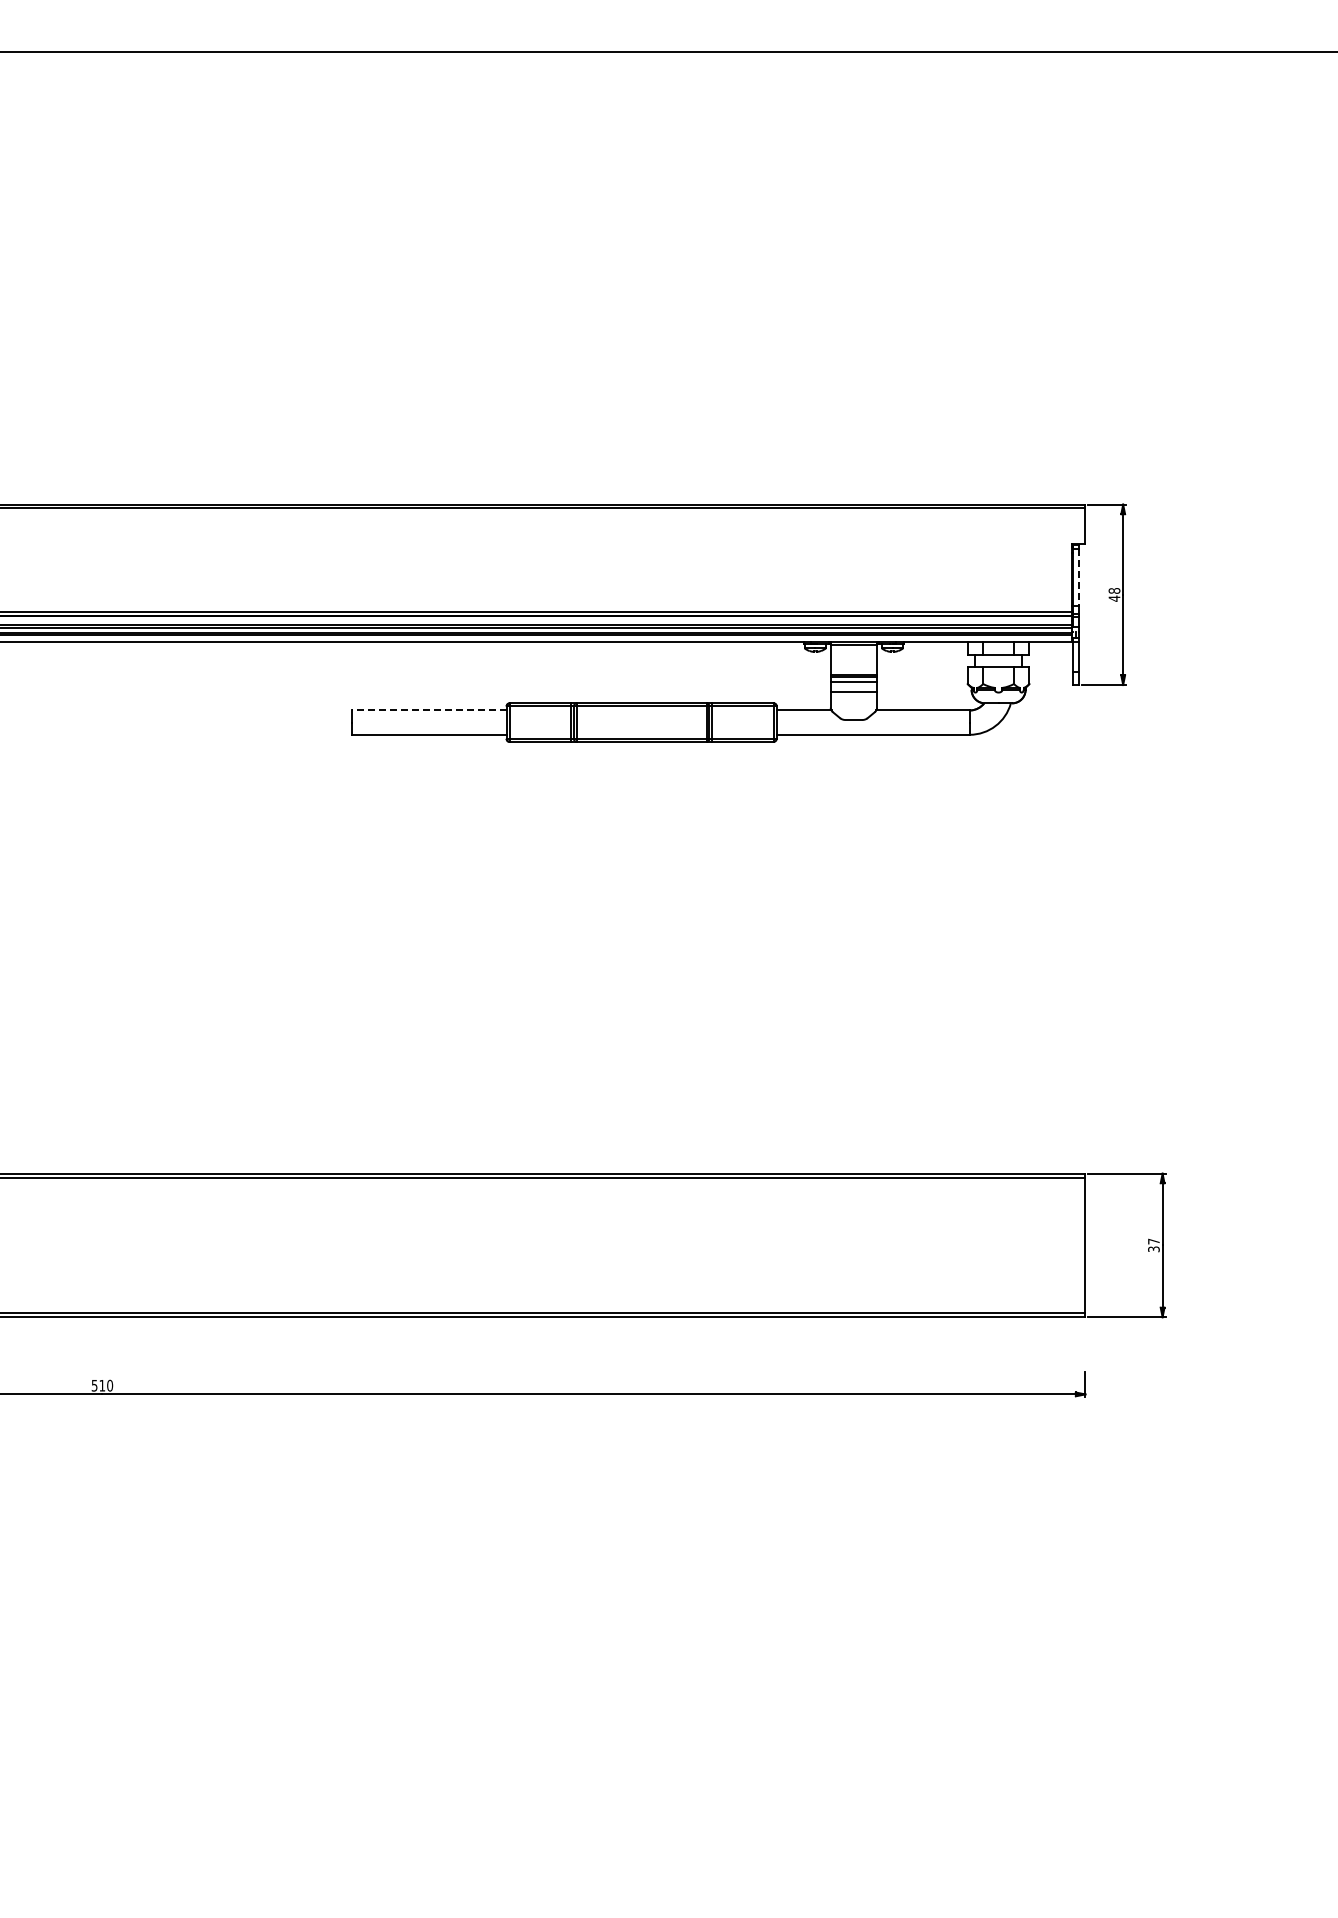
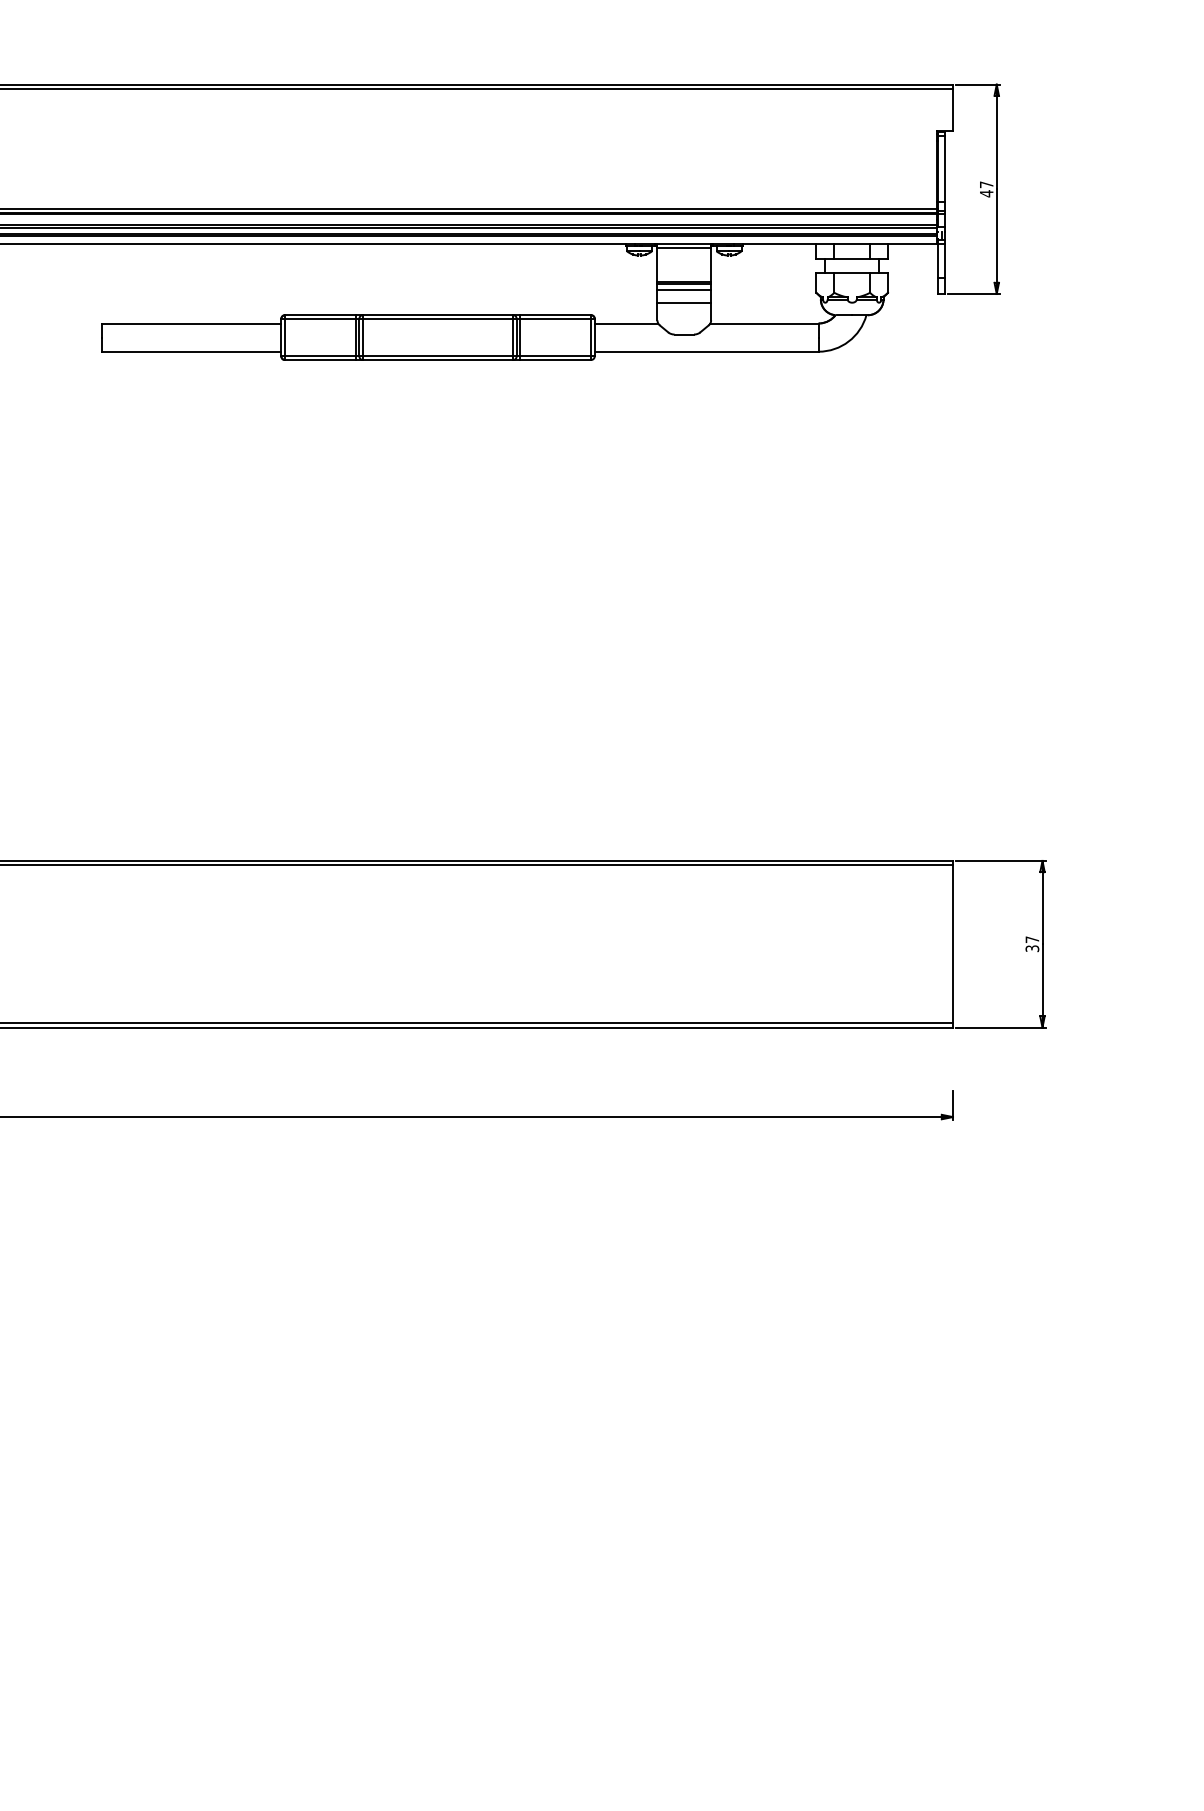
line: (1078, 577) -> (944, 169), dashed -> solid
text: (1114, 590) -> (986, 184), 48 -> 47
line: (428, 710) -> (190, 323), dashed -> solid

